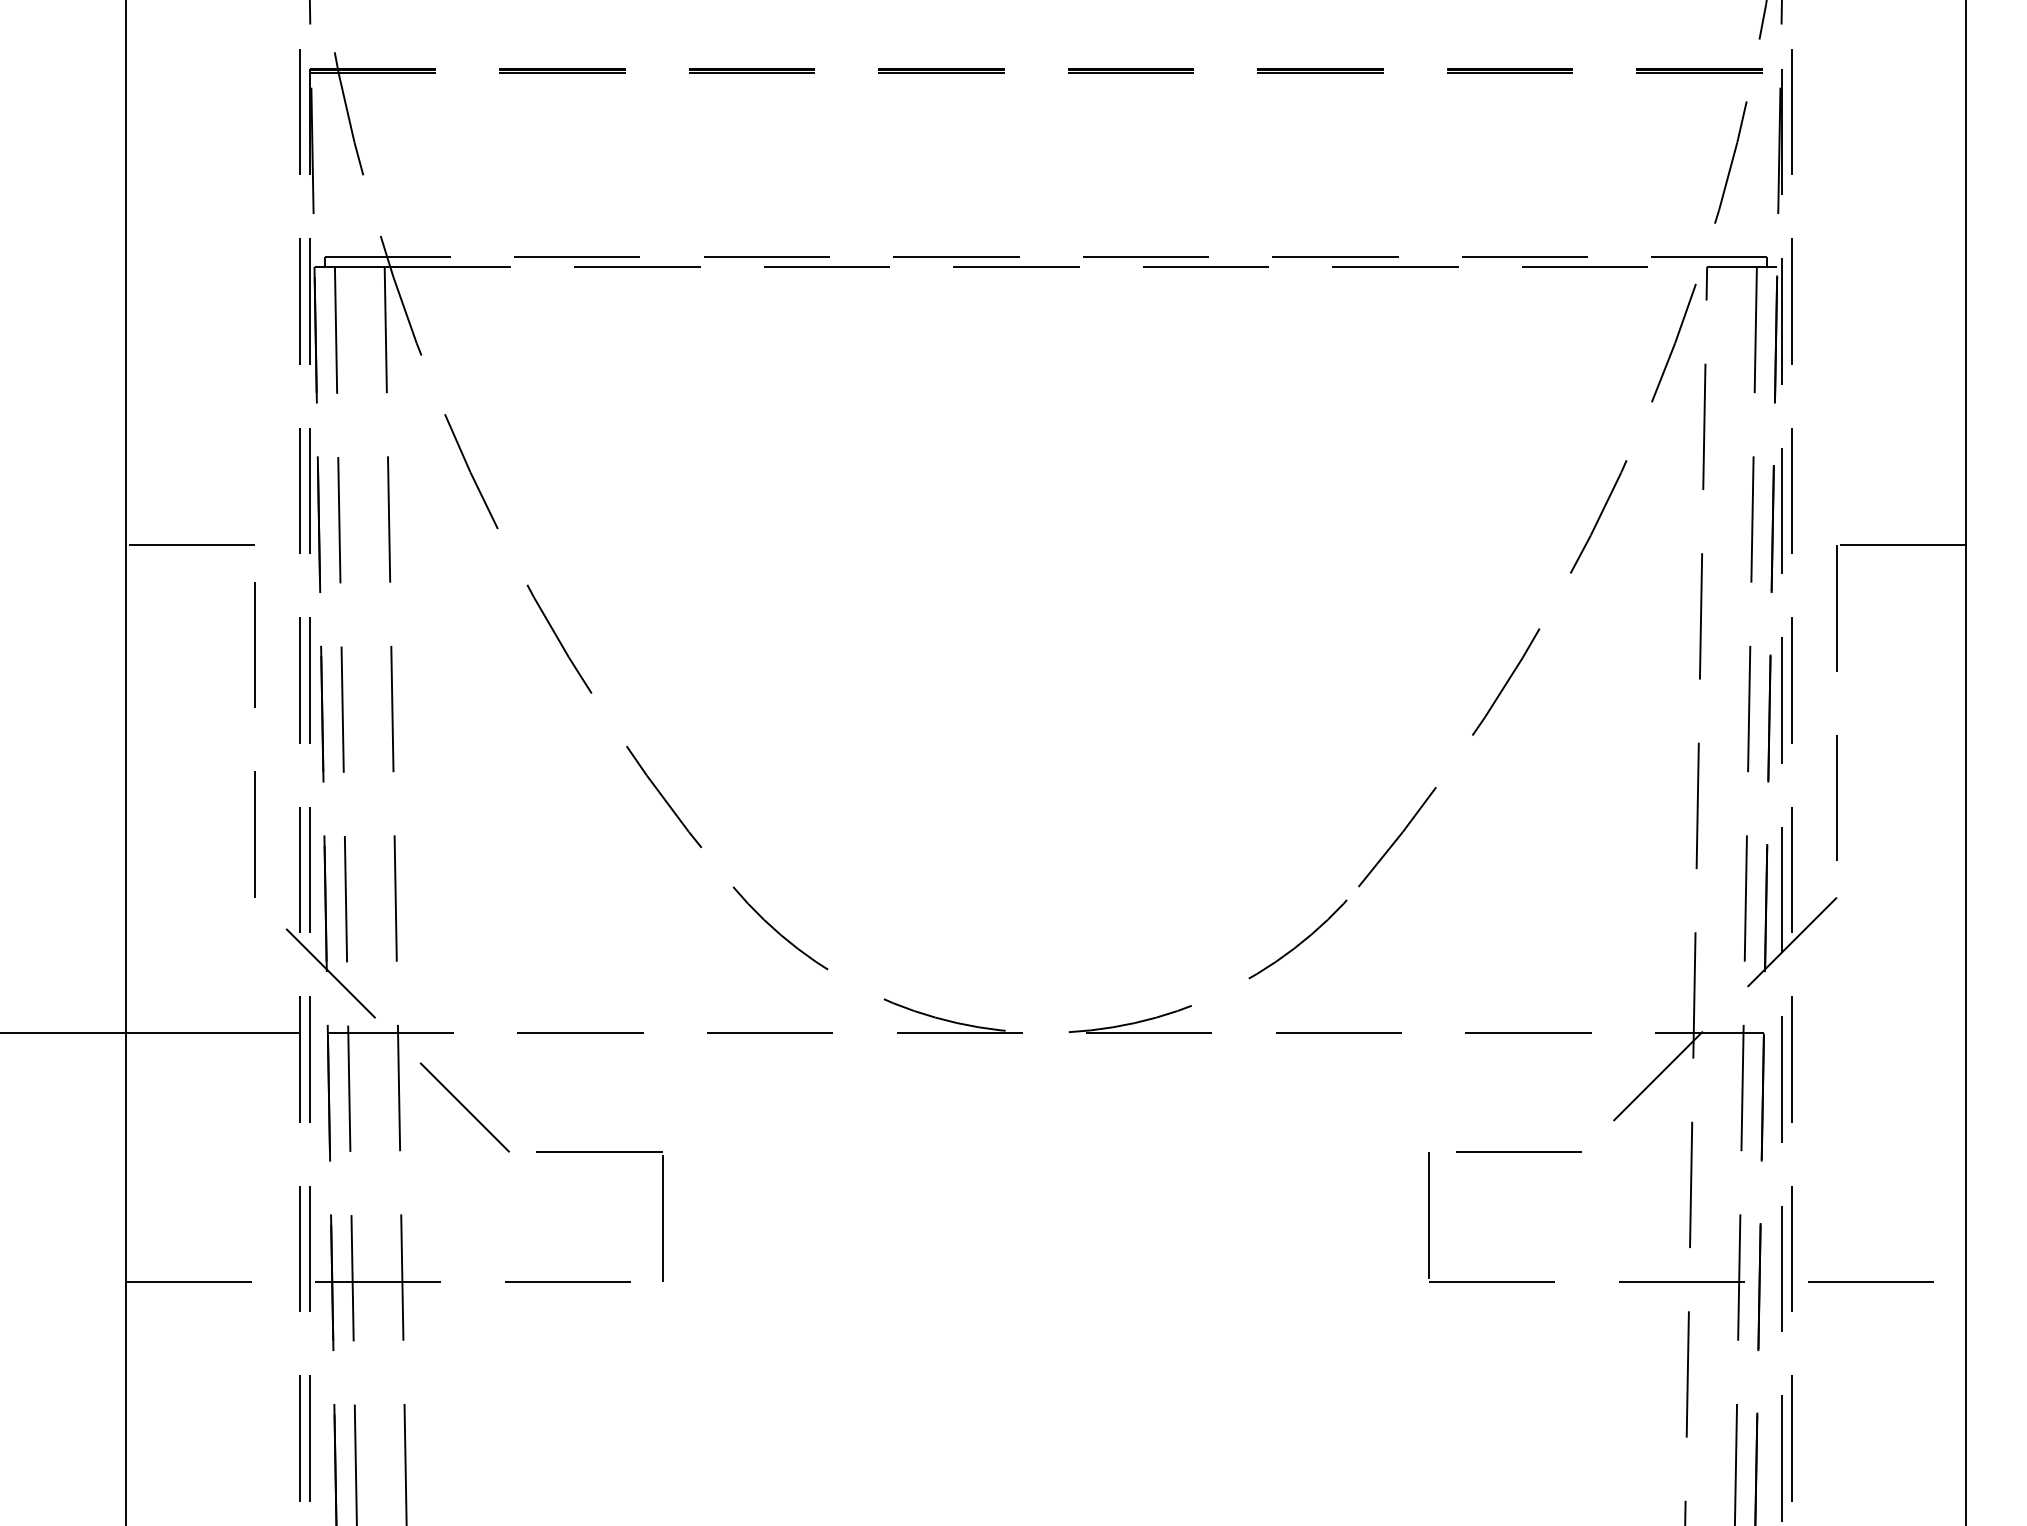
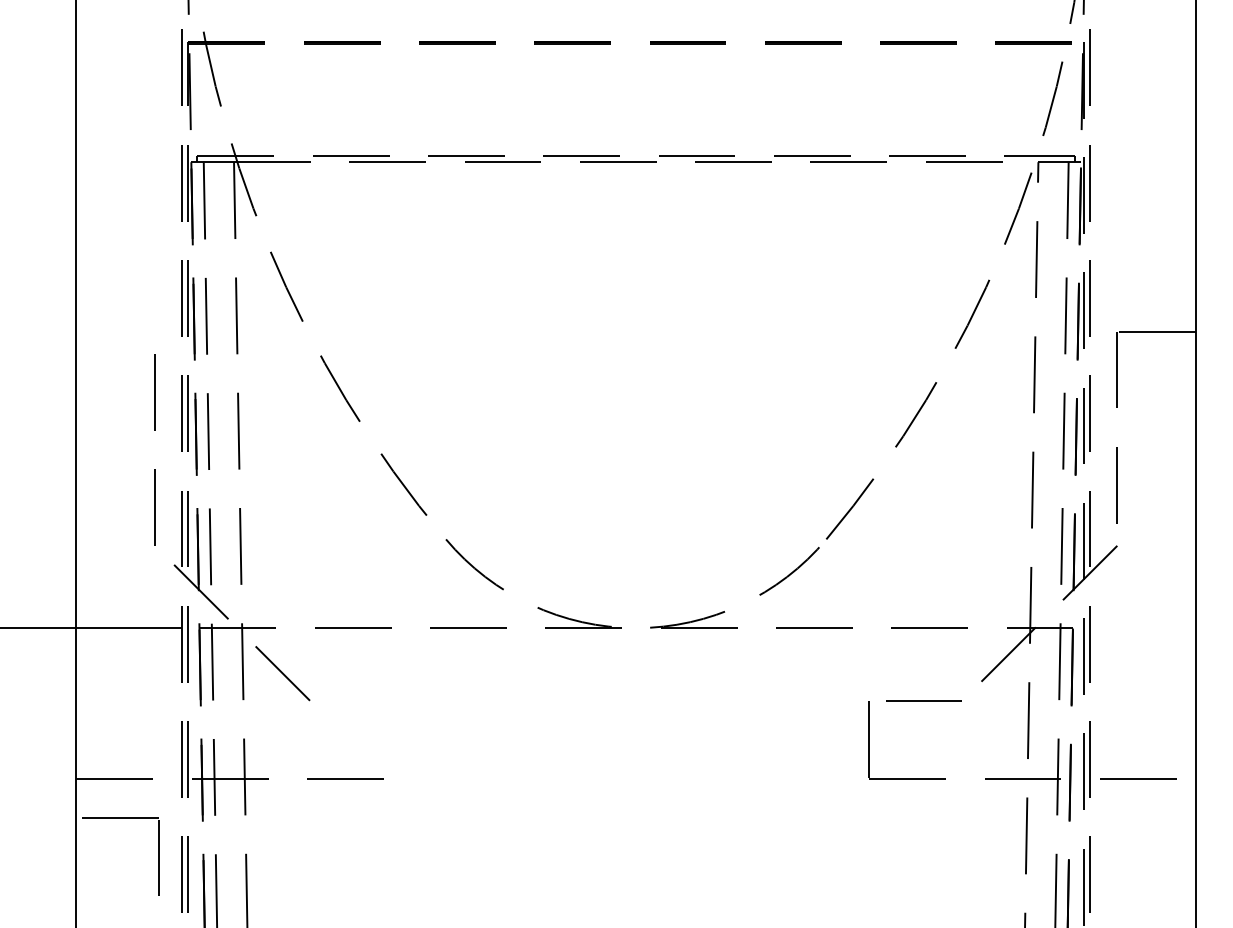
line: (189, 545) -> (115, 331), removed
part: (599, 1153) -> (120, 818), moved

